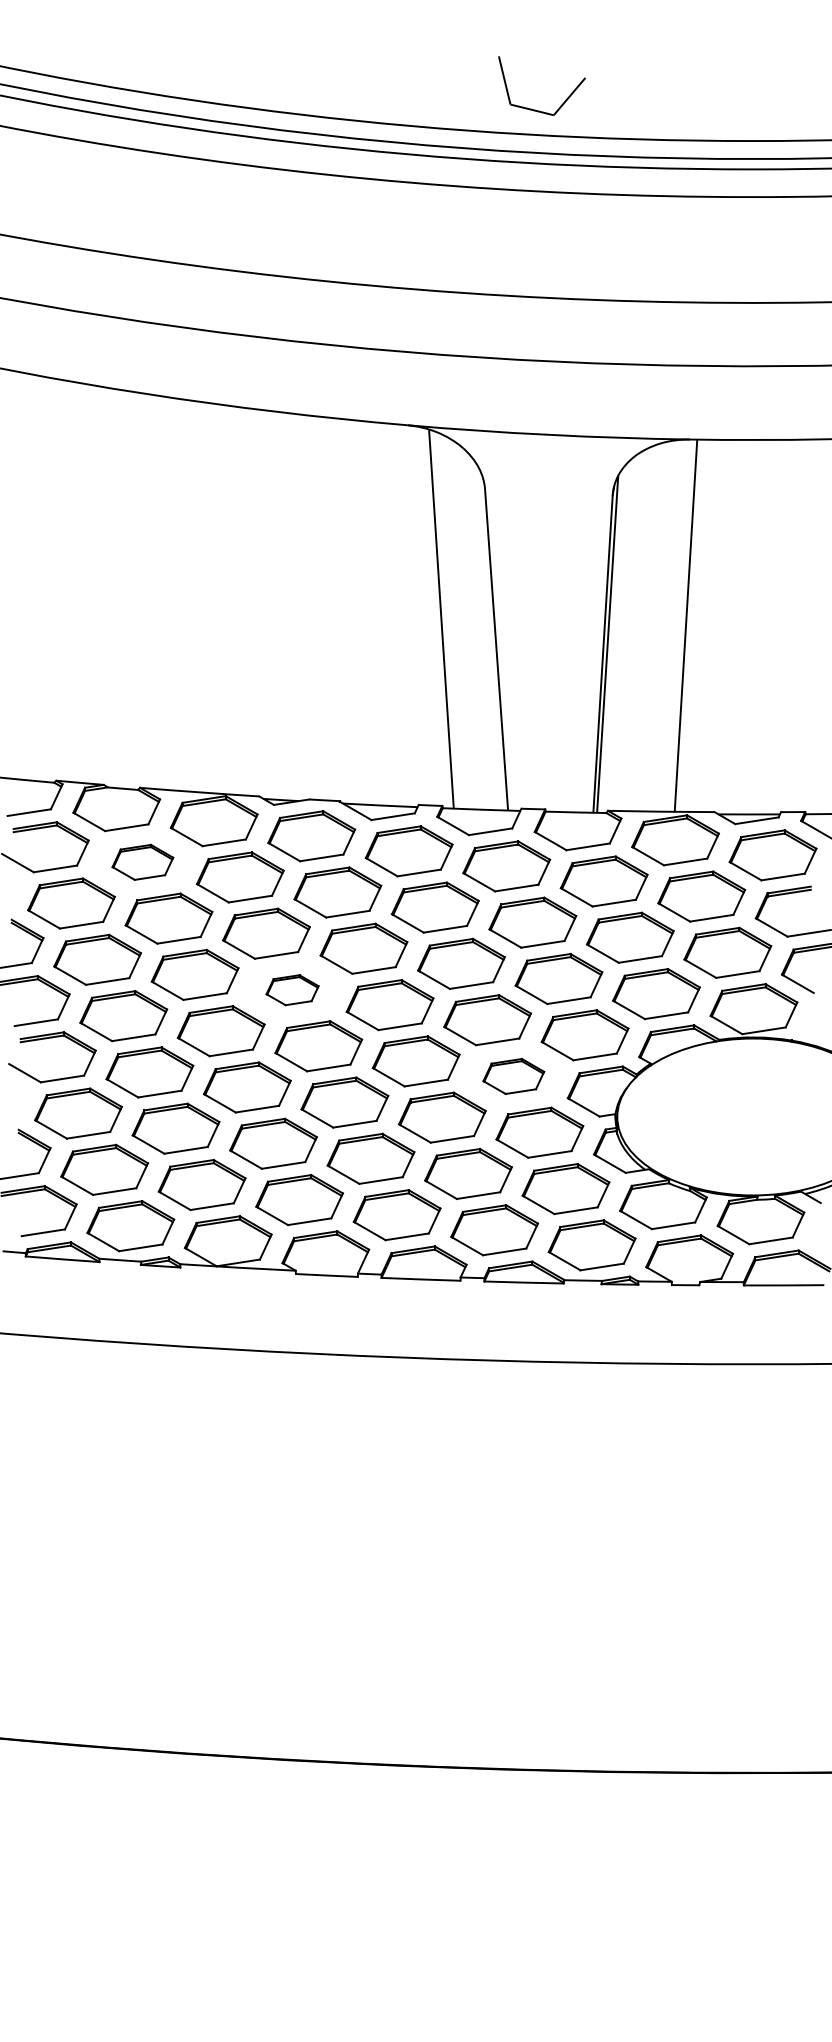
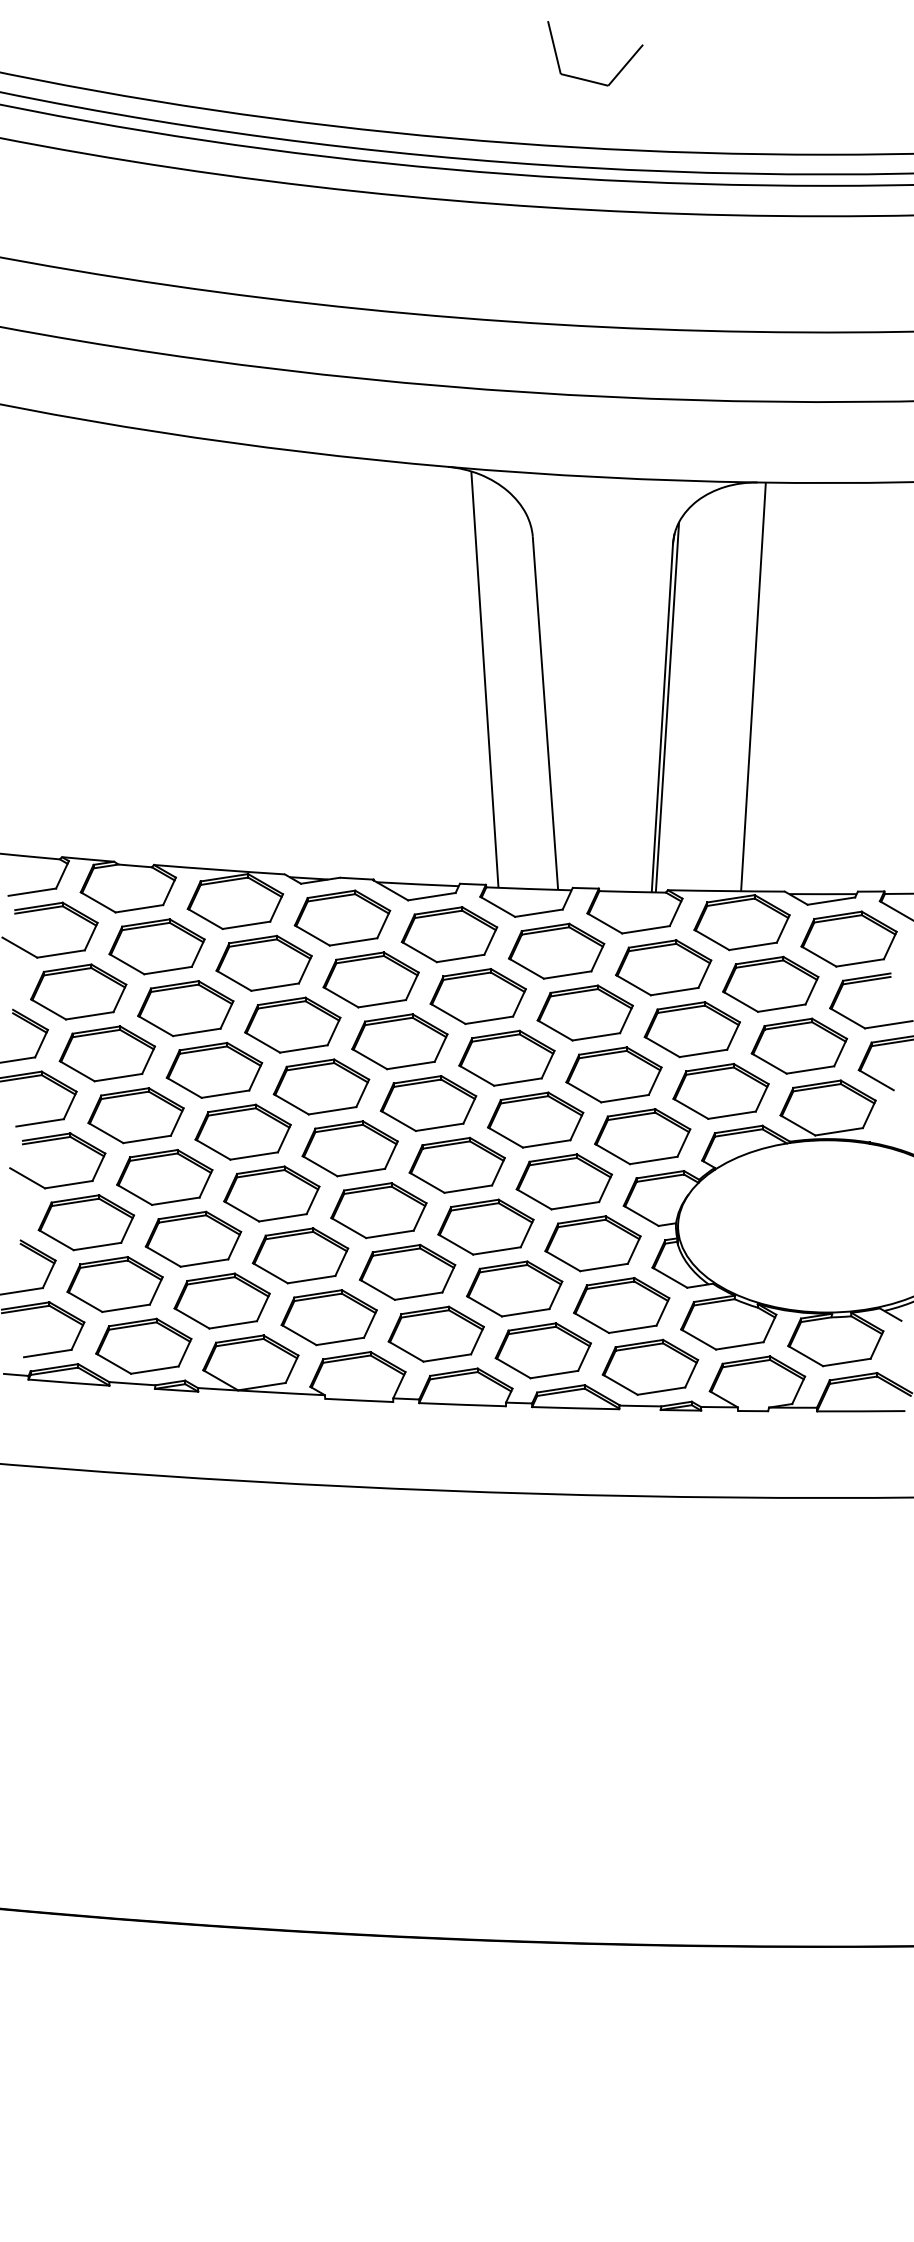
part: (535, 109) -> (588, 79), moved
part: (142, 862) -> (156, 946), size x1.43
part: (292, 990) -> (321, 1087), size x1.67
part: (513, 1076) -> (564, 1181), size x1.43

